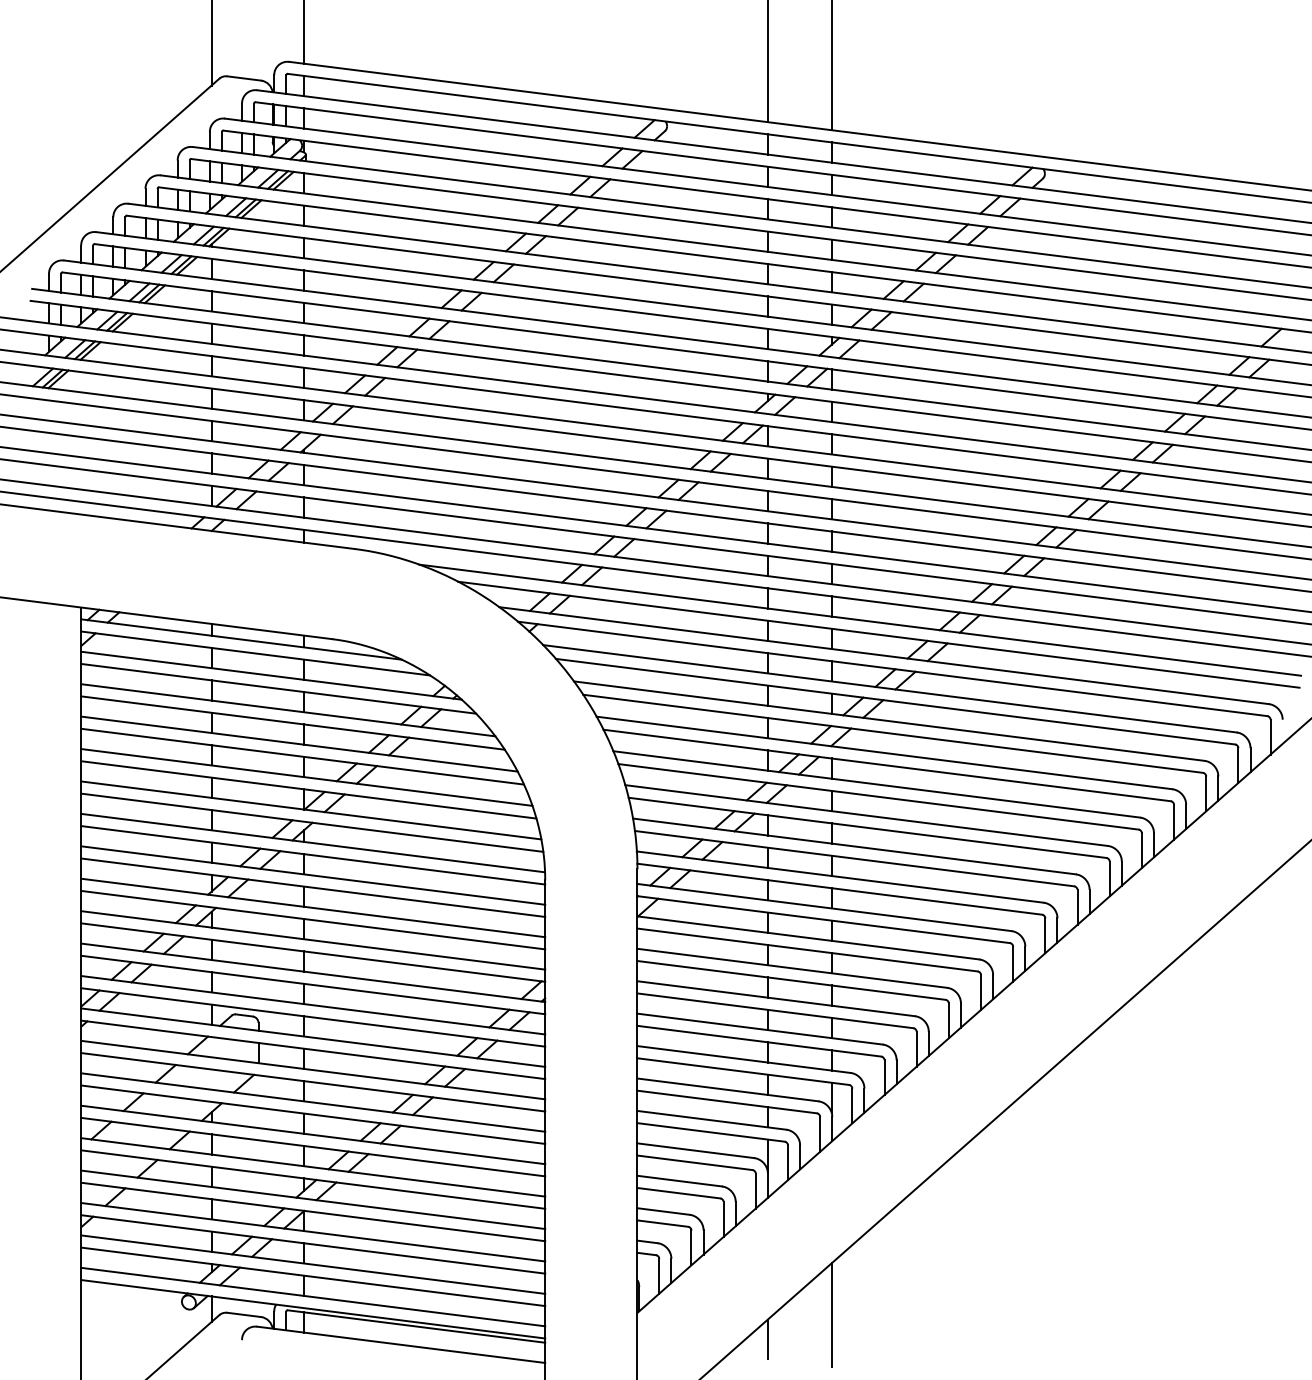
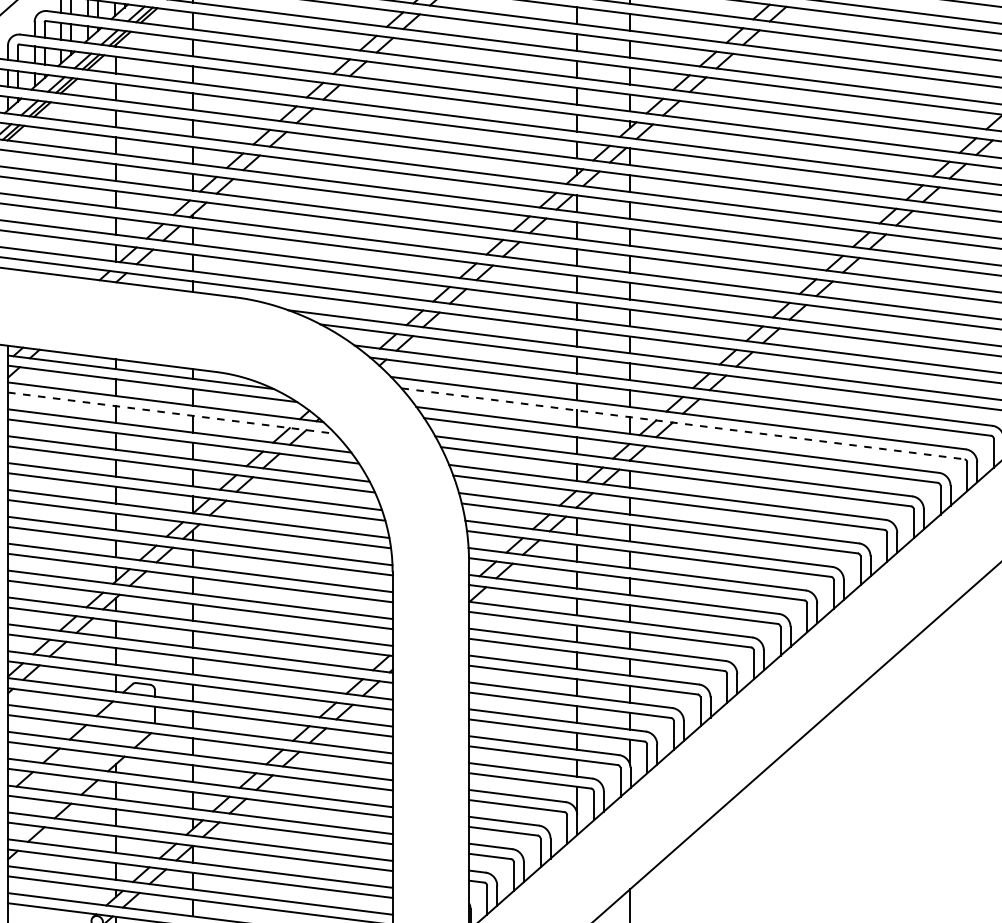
line: (278, 688) -> (171, 412), solid -> dashed
line: (896, 701) -> (683, 423), solid -> dashed

